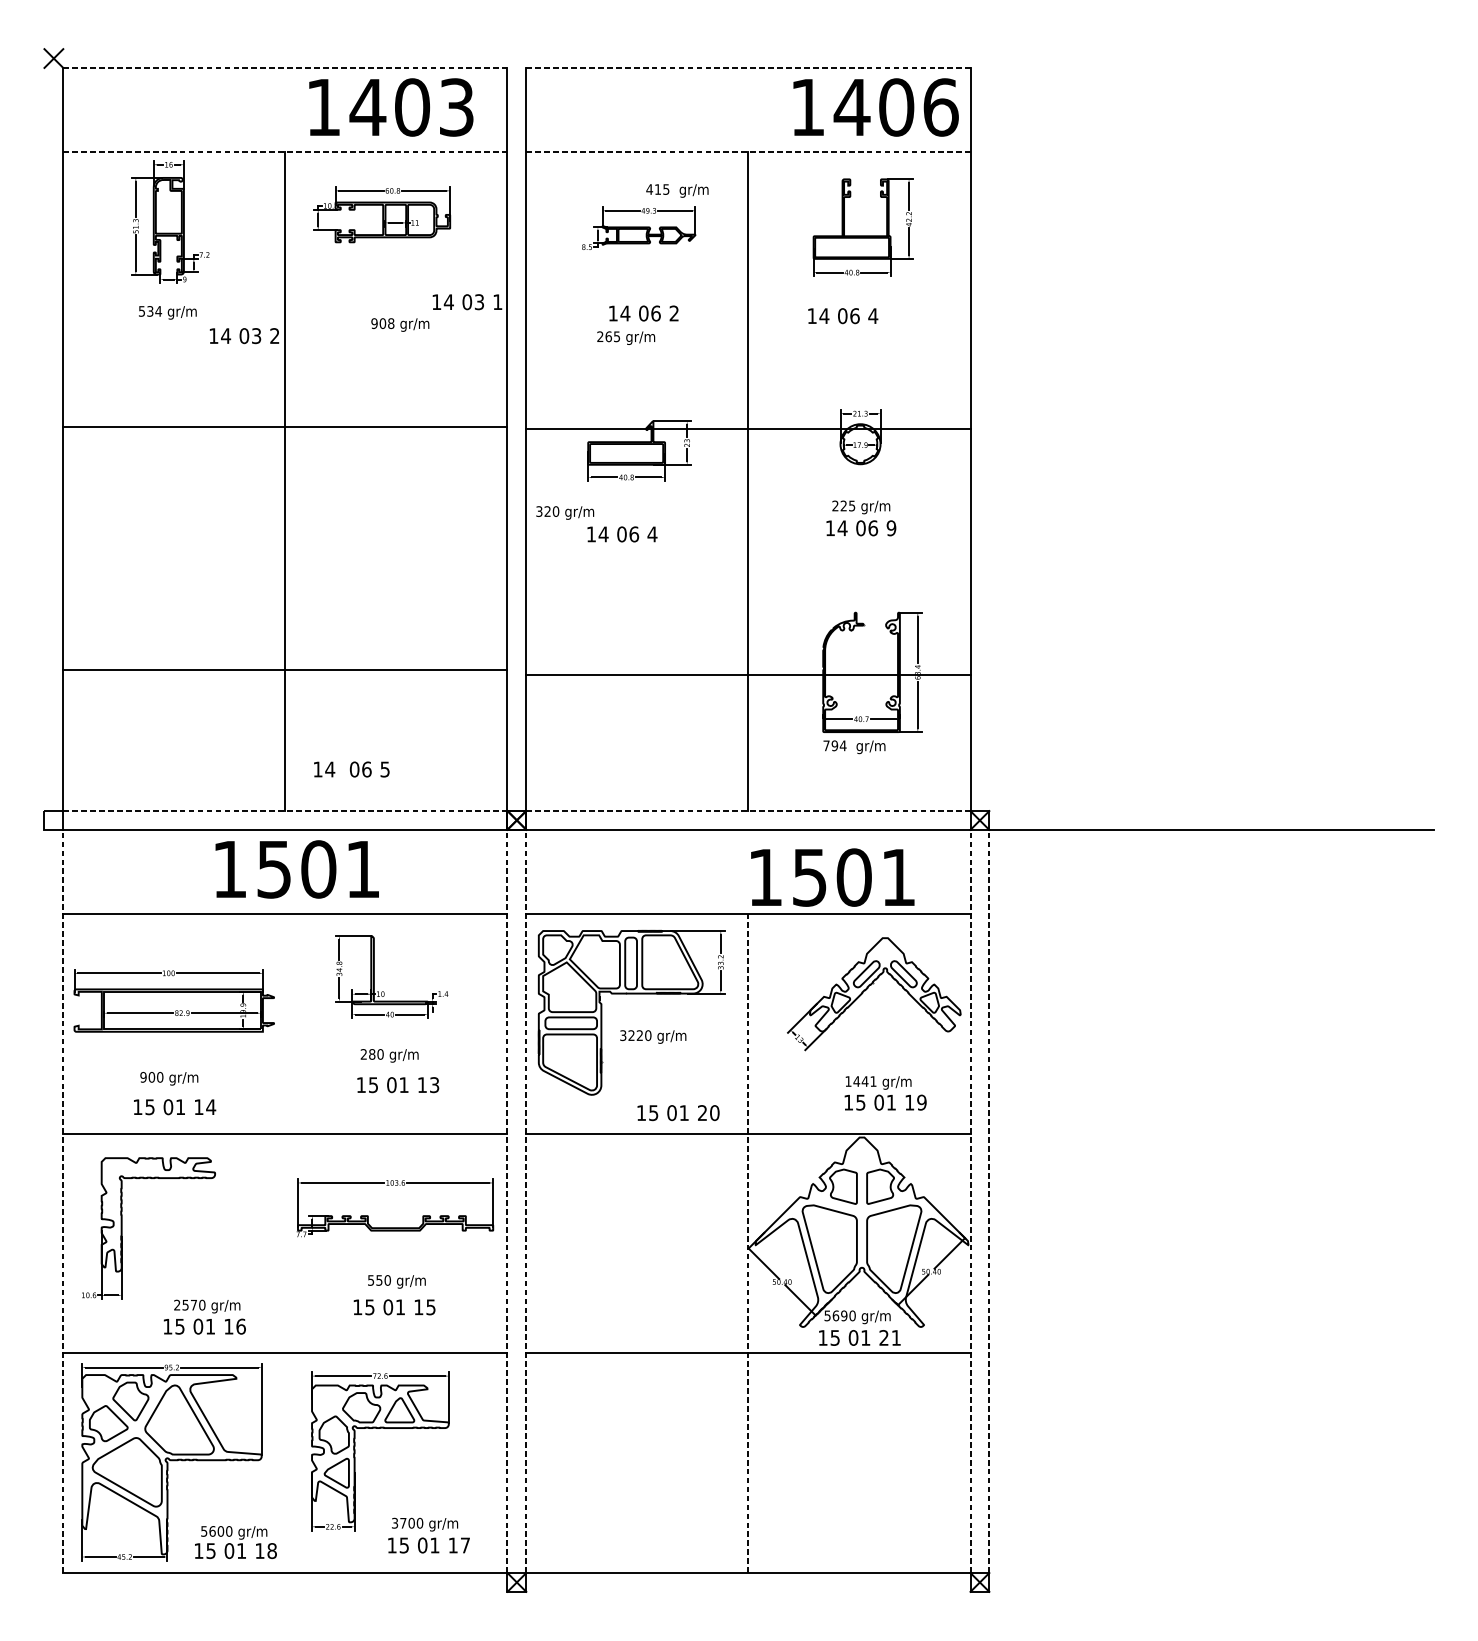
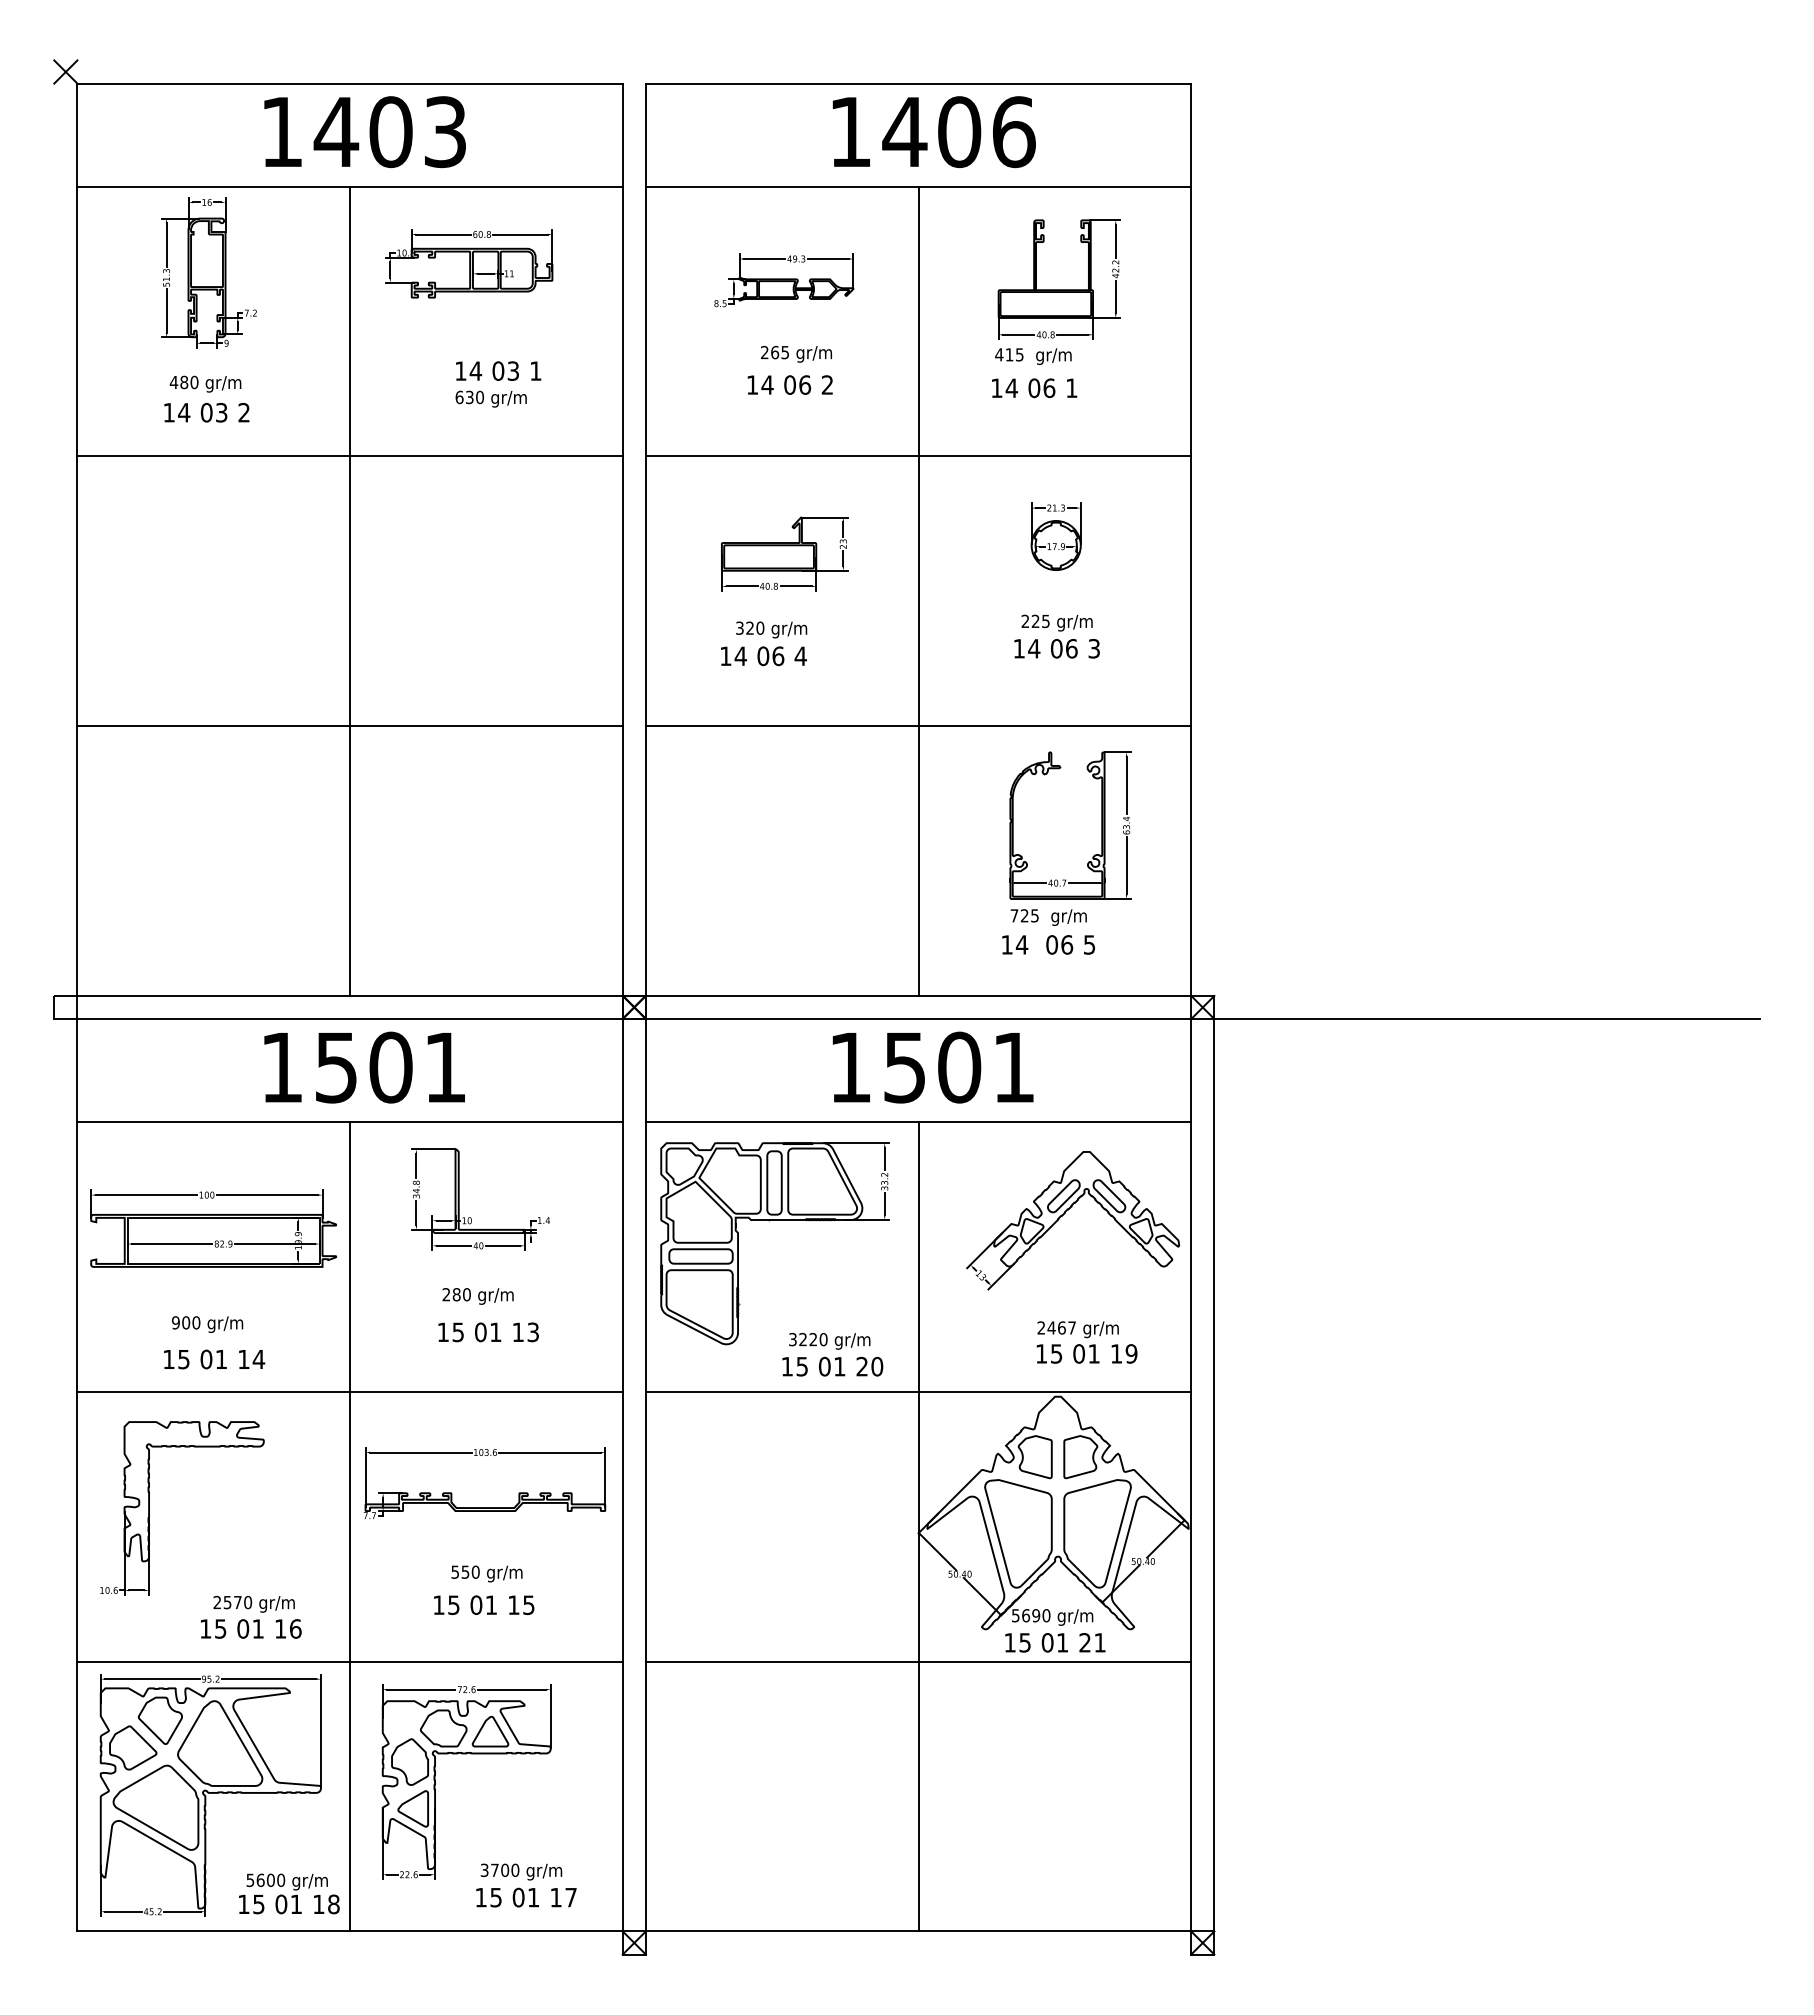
line: (285, 67) -> (350, 83), dashed -> solid
line: (748, 67) -> (918, 83), dashed -> solid
text: (390, 107) -> (364, 132), moved
text: (875, 107) -> (933, 132), moved
line: (285, 151) -> (350, 186), dashed -> solid
line: (748, 151) -> (918, 186), dashed -> solid
text: (677, 190) -> (1033, 356), moved
text: (467, 301) -> (498, 370), moved
text: (149, 311) -> (183, 382), 534 -> 480
text: (872, 315) -> (1071, 387), 4 -> 1
text: (382, 323) -> (469, 397), 908 -> 630
text: (244, 335) -> (206, 412), moved
text: (626, 337) -> (796, 353), moved
line: (284, 427) -> (349, 456), moved
line: (748, 428) -> (918, 456), moved
text: (565, 512) -> (771, 629), moved
text: (891, 528) -> (1094, 648), 9 -> 3
line: (284, 670) -> (349, 726), moved
line: (748, 675) -> (918, 726), moved
text: (838, 745) -> (1029, 915), 794 -> 725
text: (351, 769) -> (1048, 944), moved
line: (285, 810) -> (350, 995), dashed -> solid
line: (748, 810) -> (918, 995), dashed -> solid
text: (832, 877) -> (932, 1067), moved
text: (653, 1037) -> (829, 1341), moved
text: (860, 1081) -> (1056, 1327), 1441 -> 2467
line: (63, 1200) -> (77, 1474), dashed -> solid
line: (507, 1200) -> (622, 1474), dashed -> solid
line: (526, 1200) -> (645, 1474), dashed -> solid
line: (970, 1200) -> (1191, 1474), dashed -> solid
line: (989, 1200) -> (1214, 1474), dashed -> solid
line: (285, 1243) -> (350, 1526), added
line: (748, 1243) -> (918, 1526), dashed -> solid

